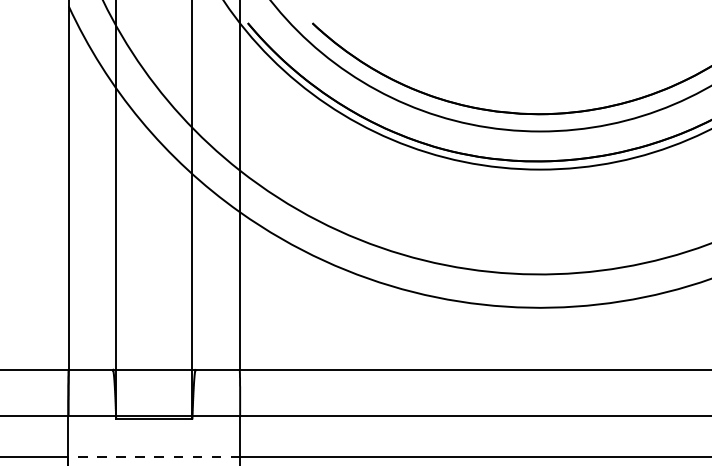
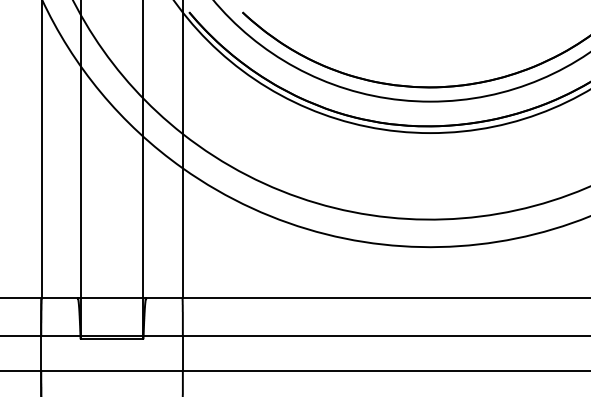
line: (154, 457) -> (112, 370), dashed -> solid

